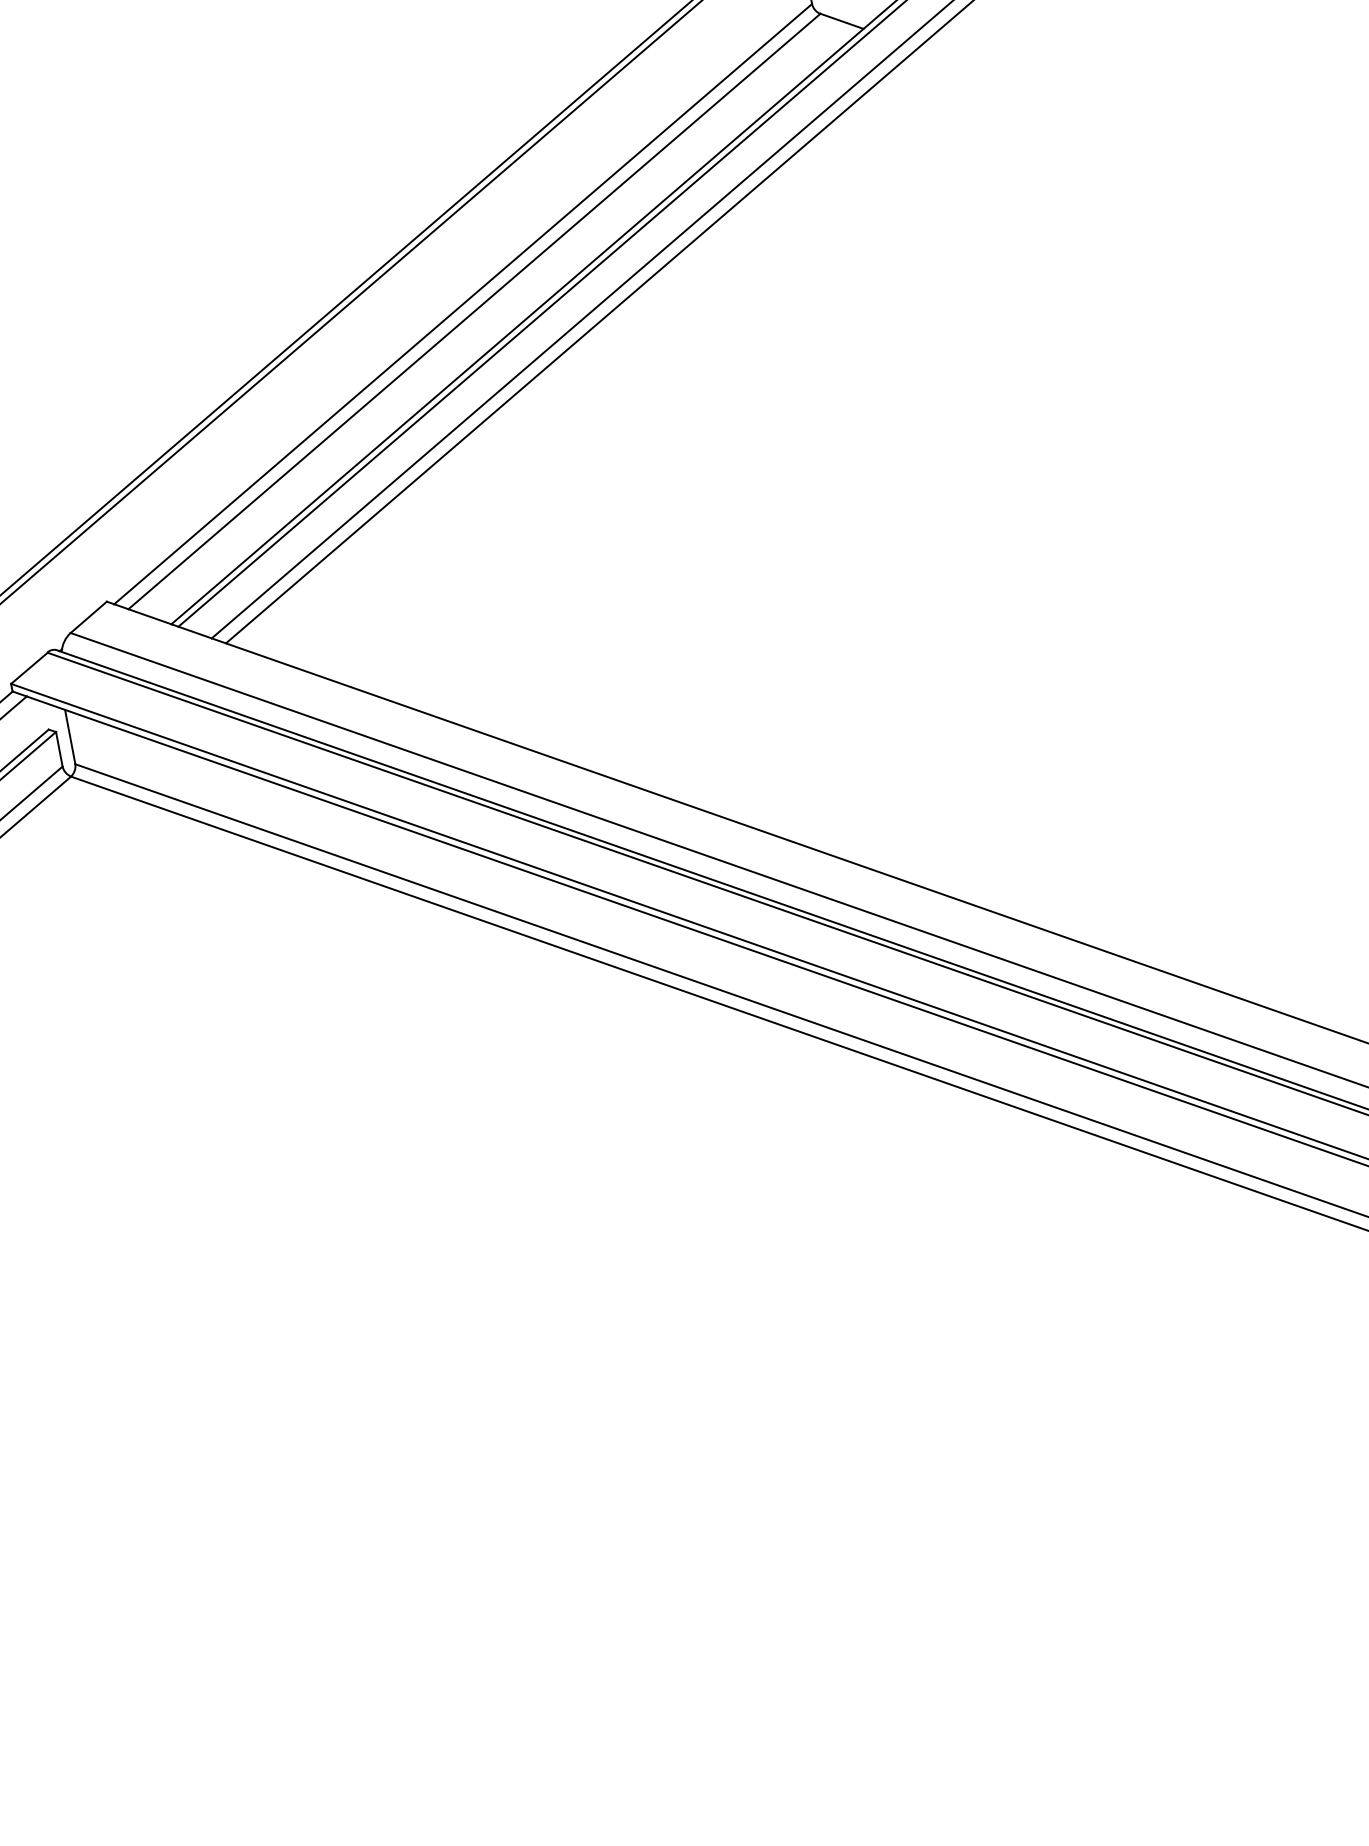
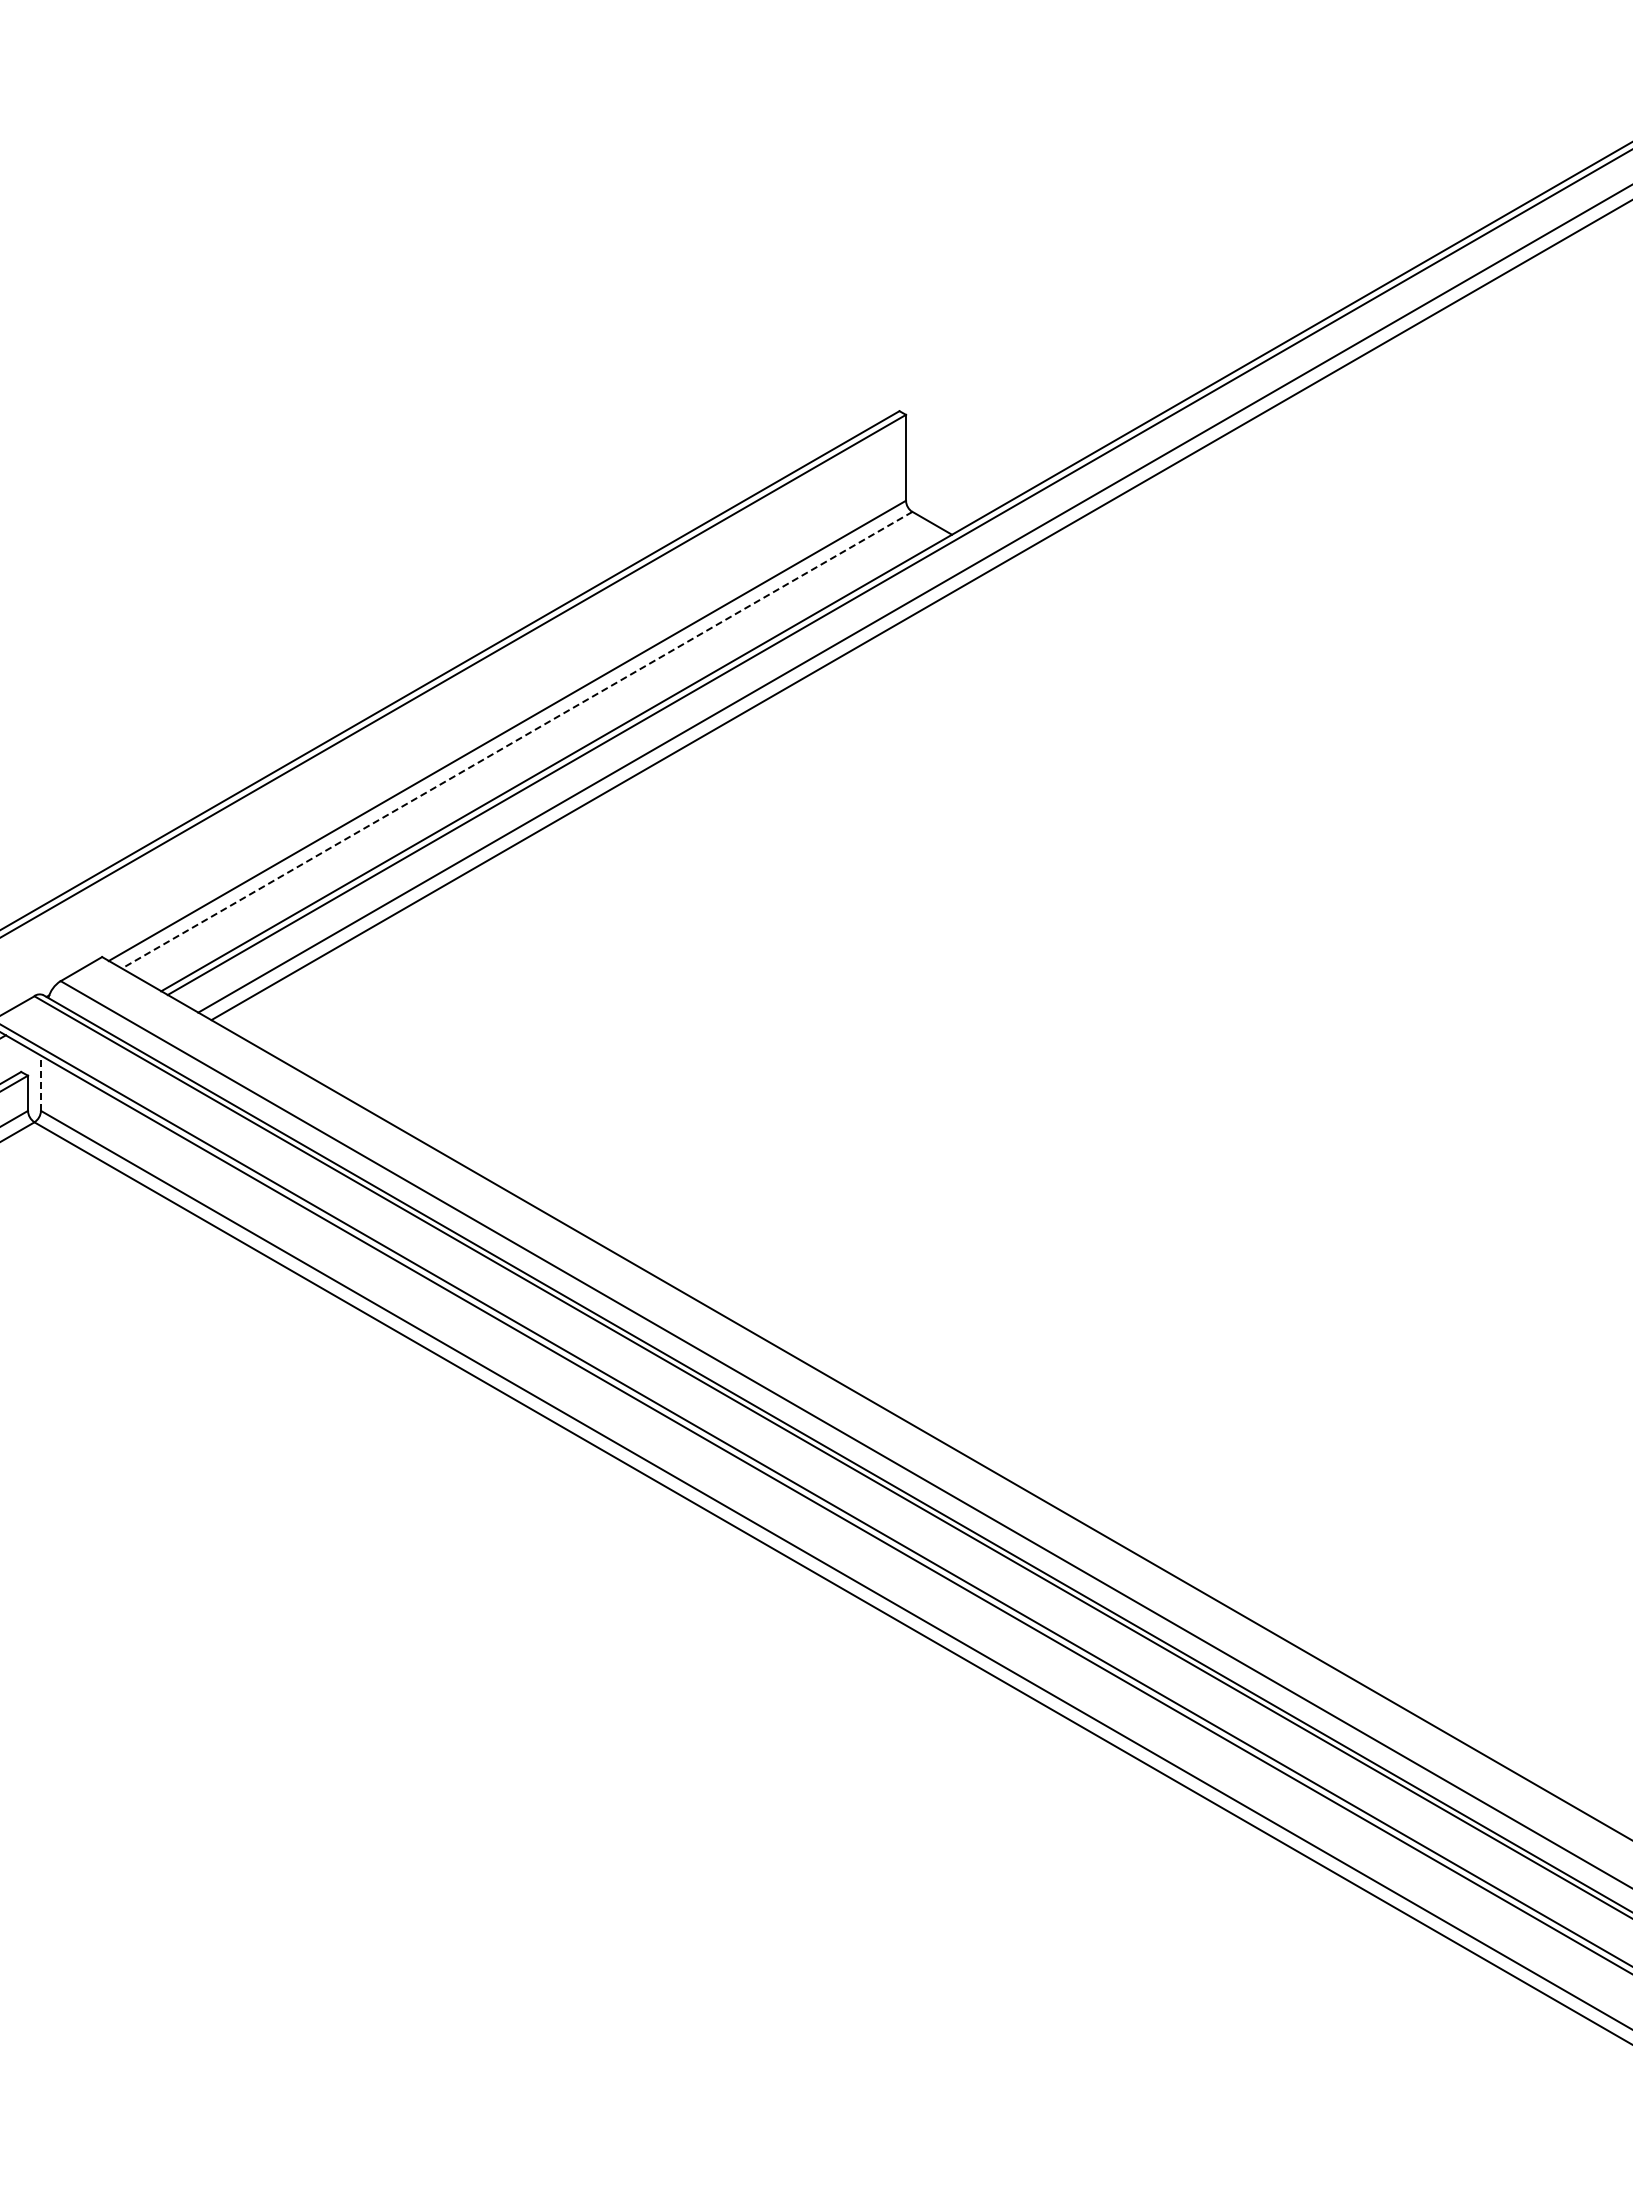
line: (473, 311) -> (516, 740), solid -> dashed
line: (69, 737) -> (40, 1083), solid -> dashed

